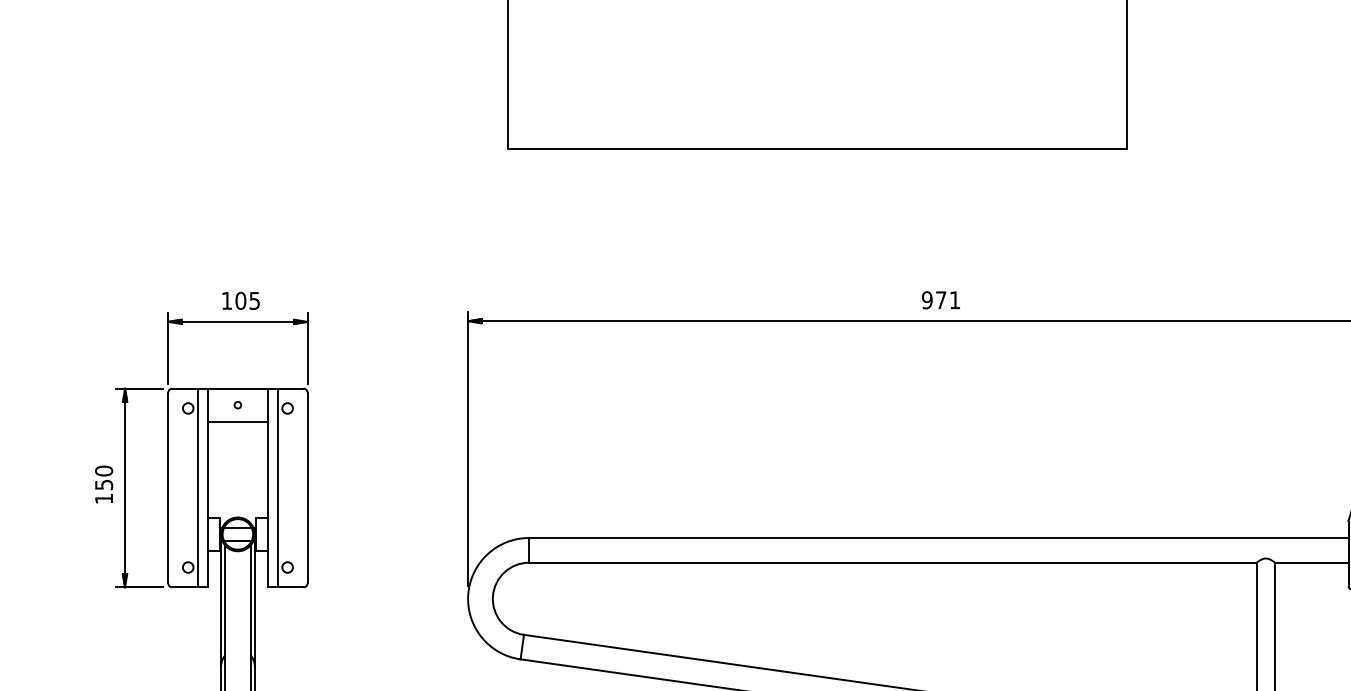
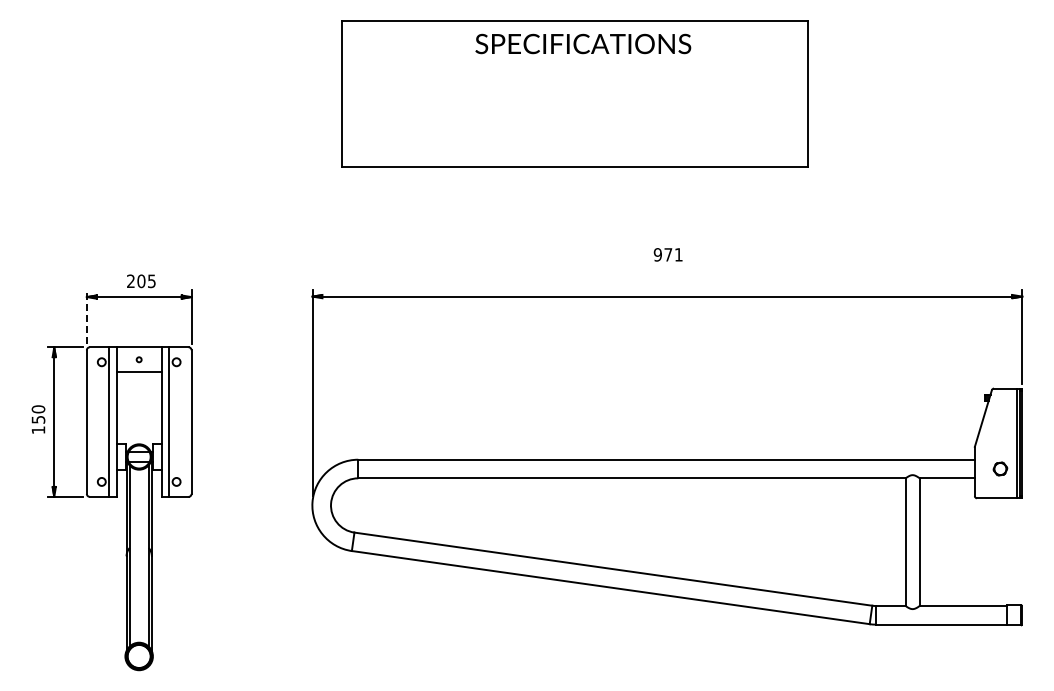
text: (226, 299) -> (130, 280), 105 -> 205
text: (940, 299) -> (667, 254), moved
line: (167, 348) -> (86, 317), solid -> dashed

